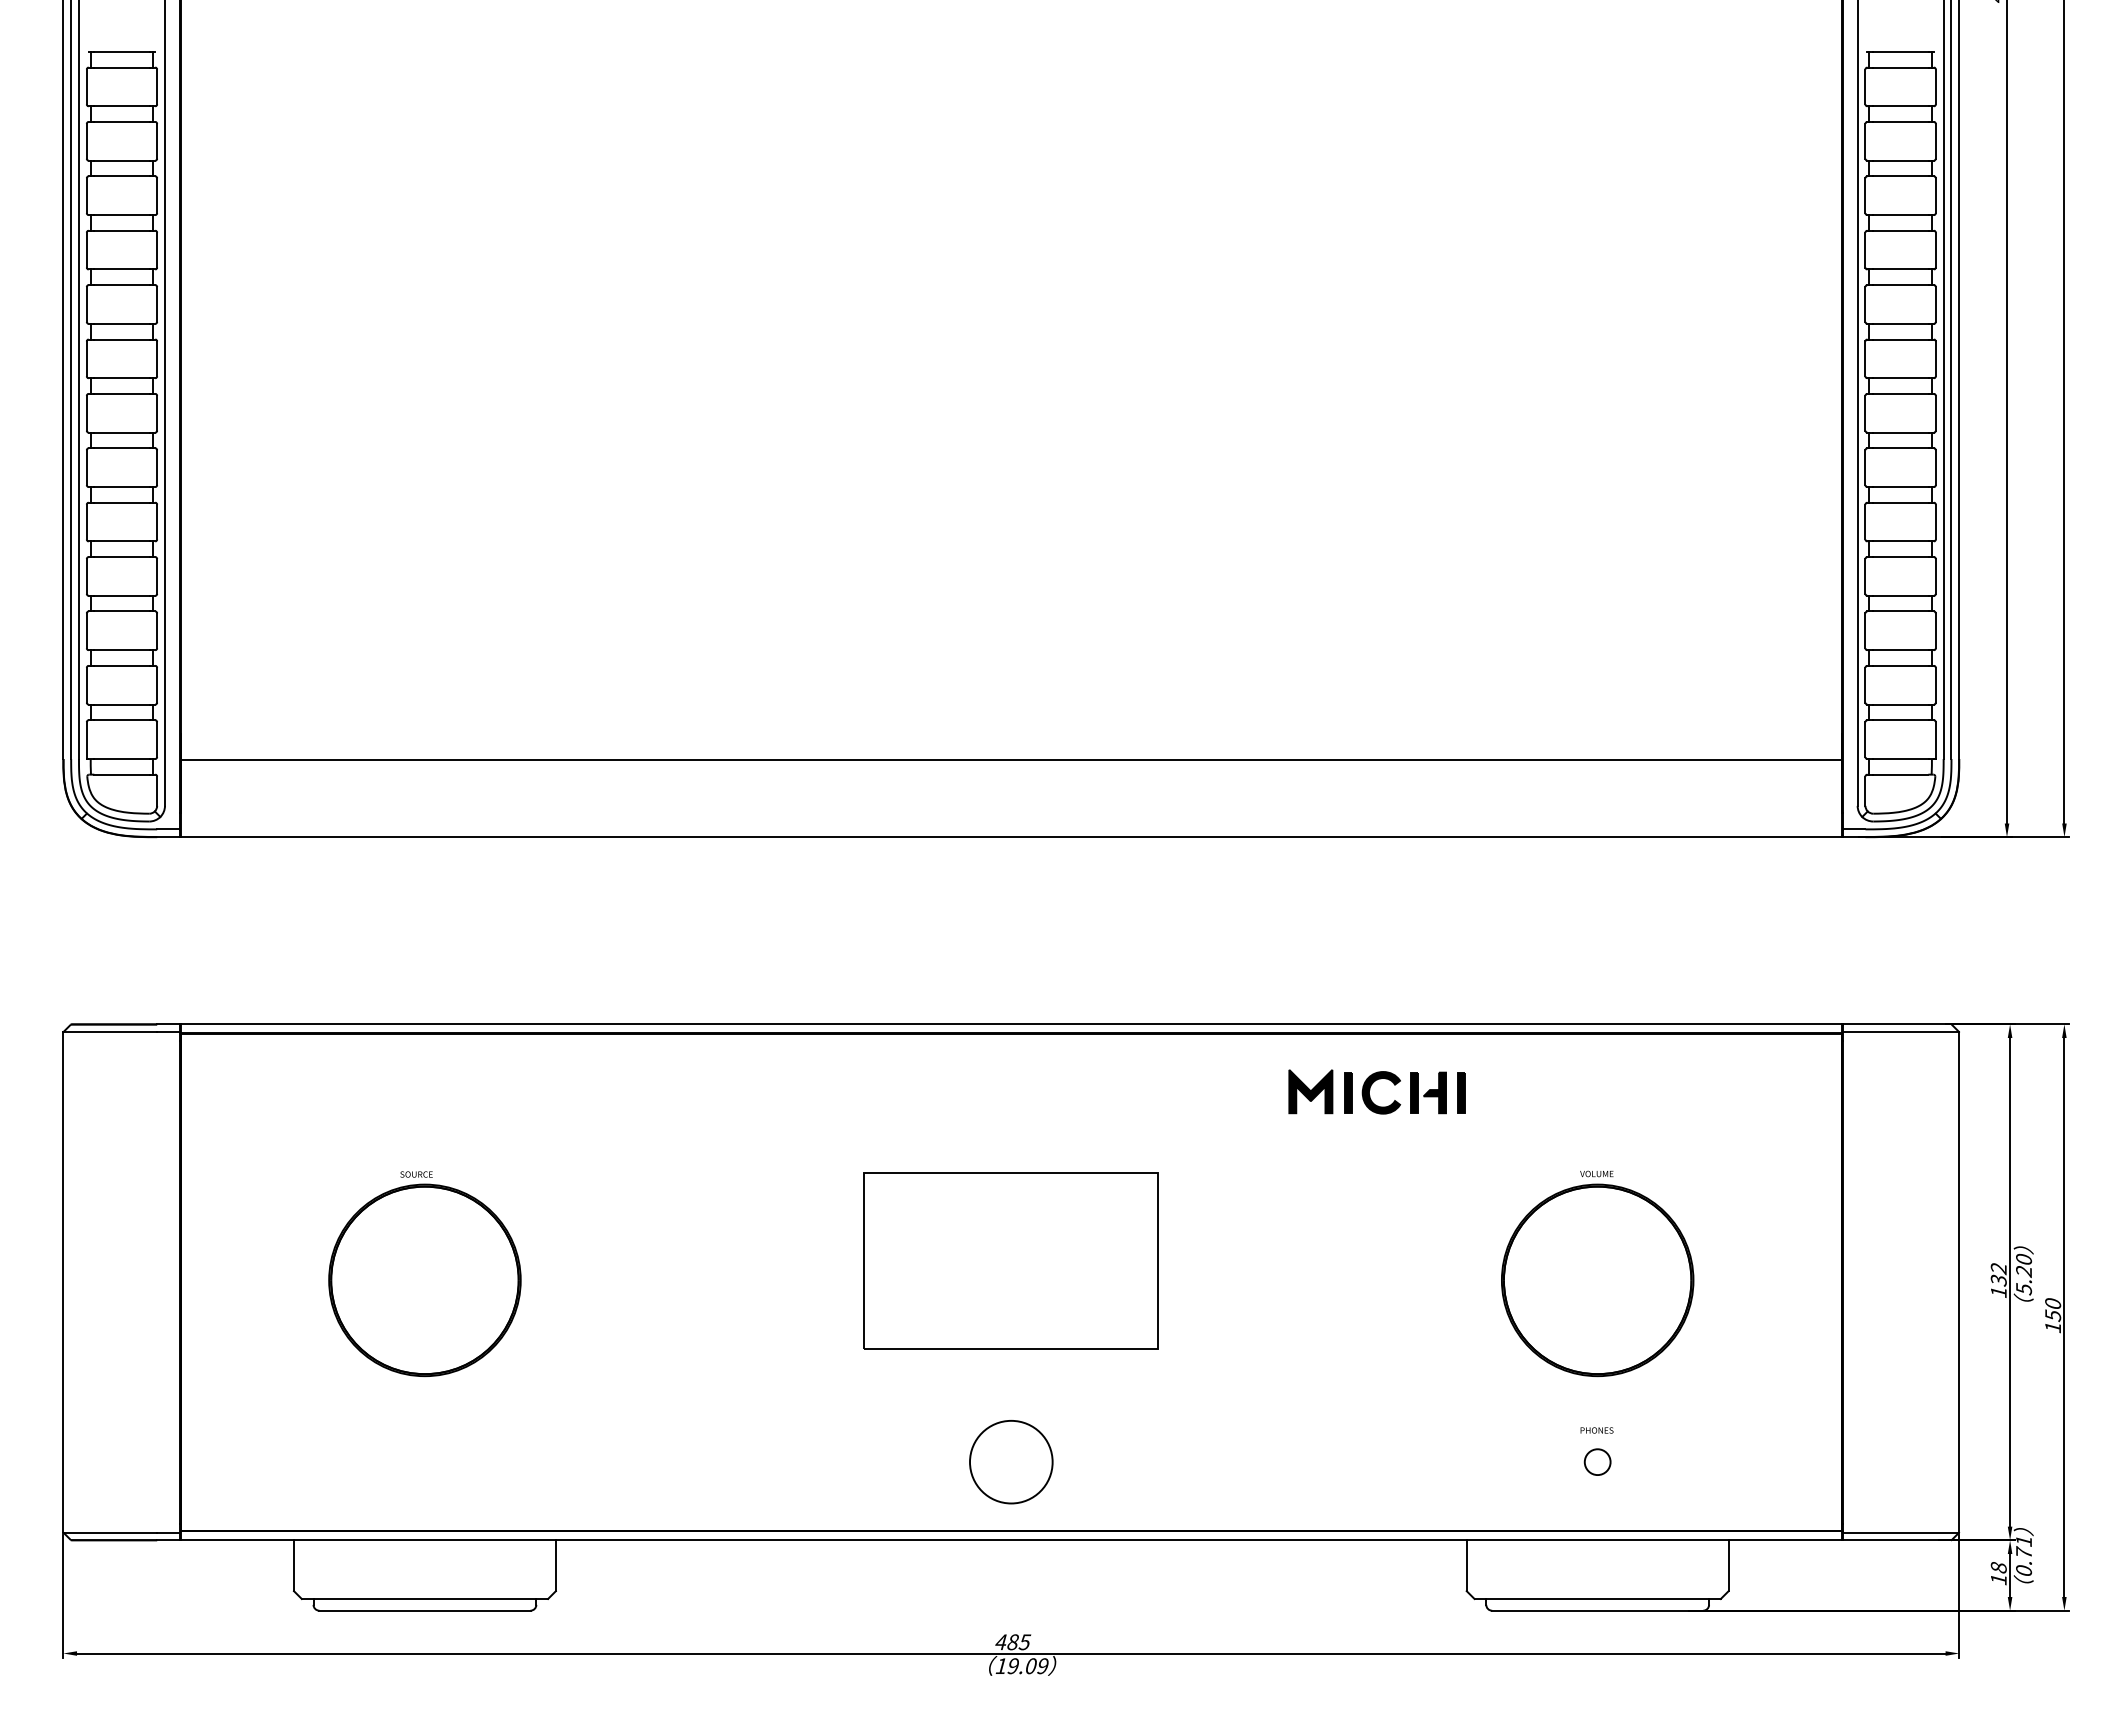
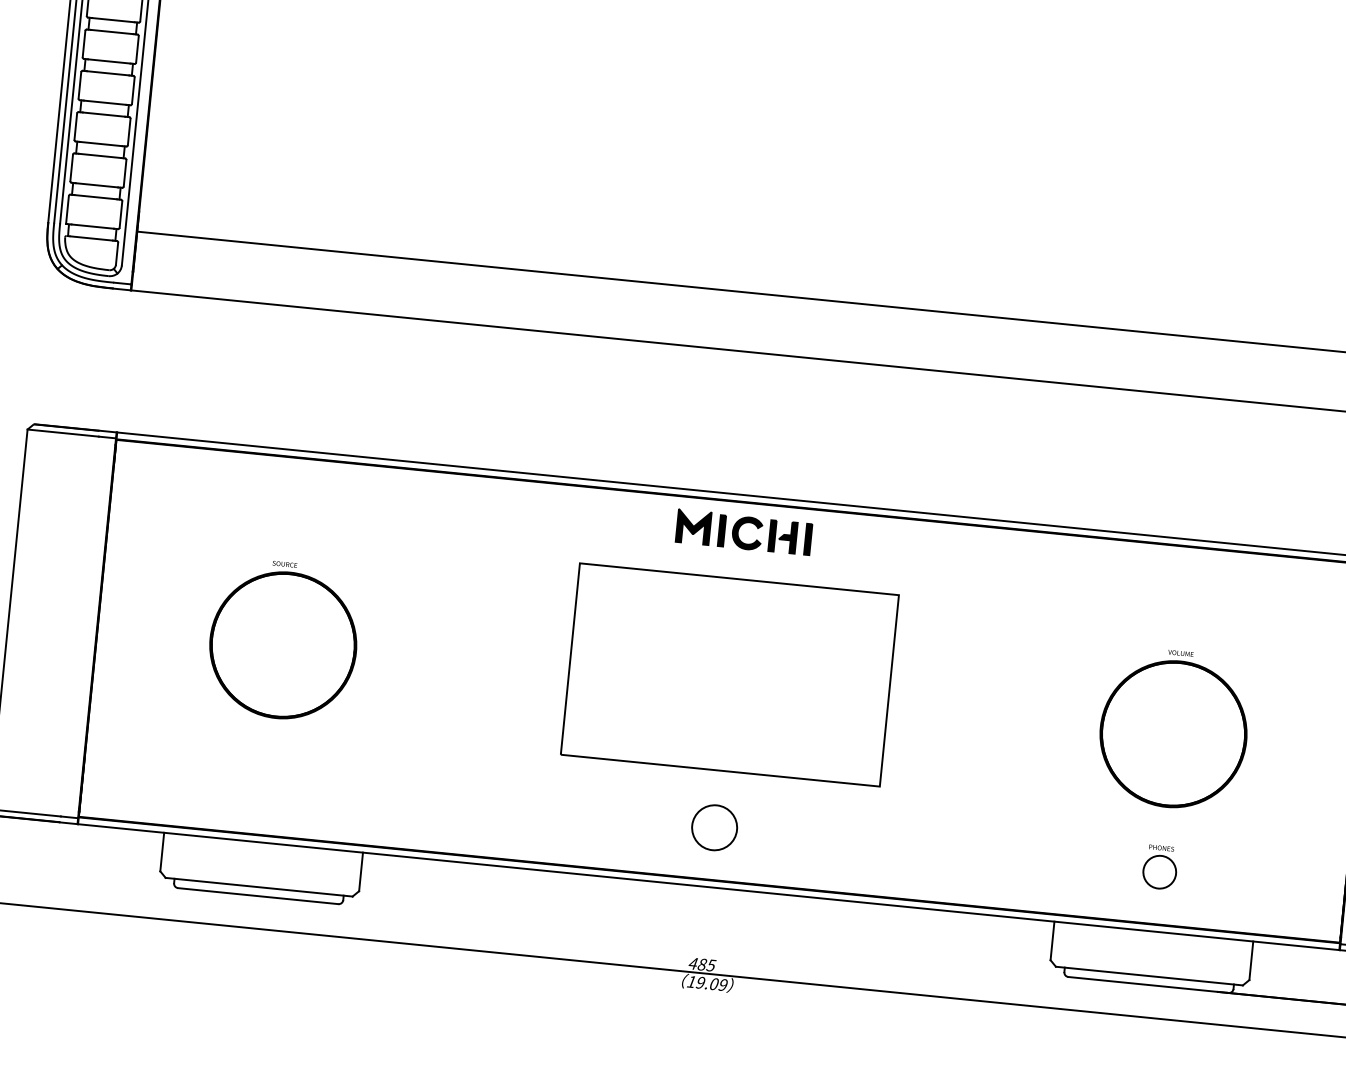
part: (1370, 1090) -> (739, 530), moved
part: (1010, 1260) -> (729, 674), size x1.43
circle: (1010, 1461) -> (714, 827), size x0.71
circle: (1597, 1461) -> (1159, 871), size x1.67

